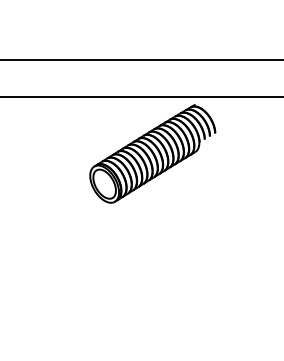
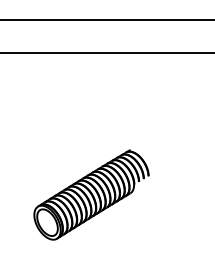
part: (152, 153) -> (91, 194), moved

